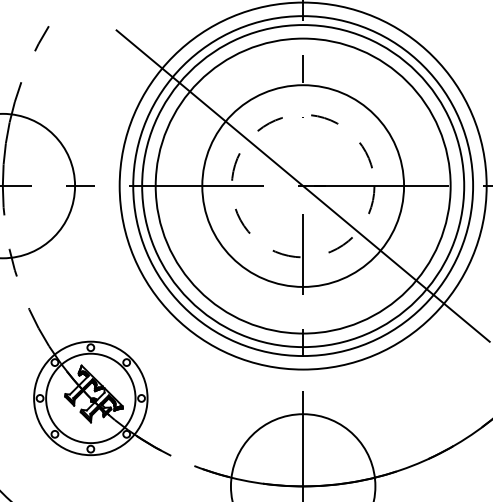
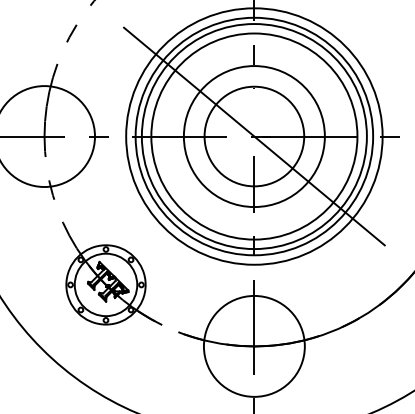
circle: (303, 186) -> (254, 136), dashed -> solid

